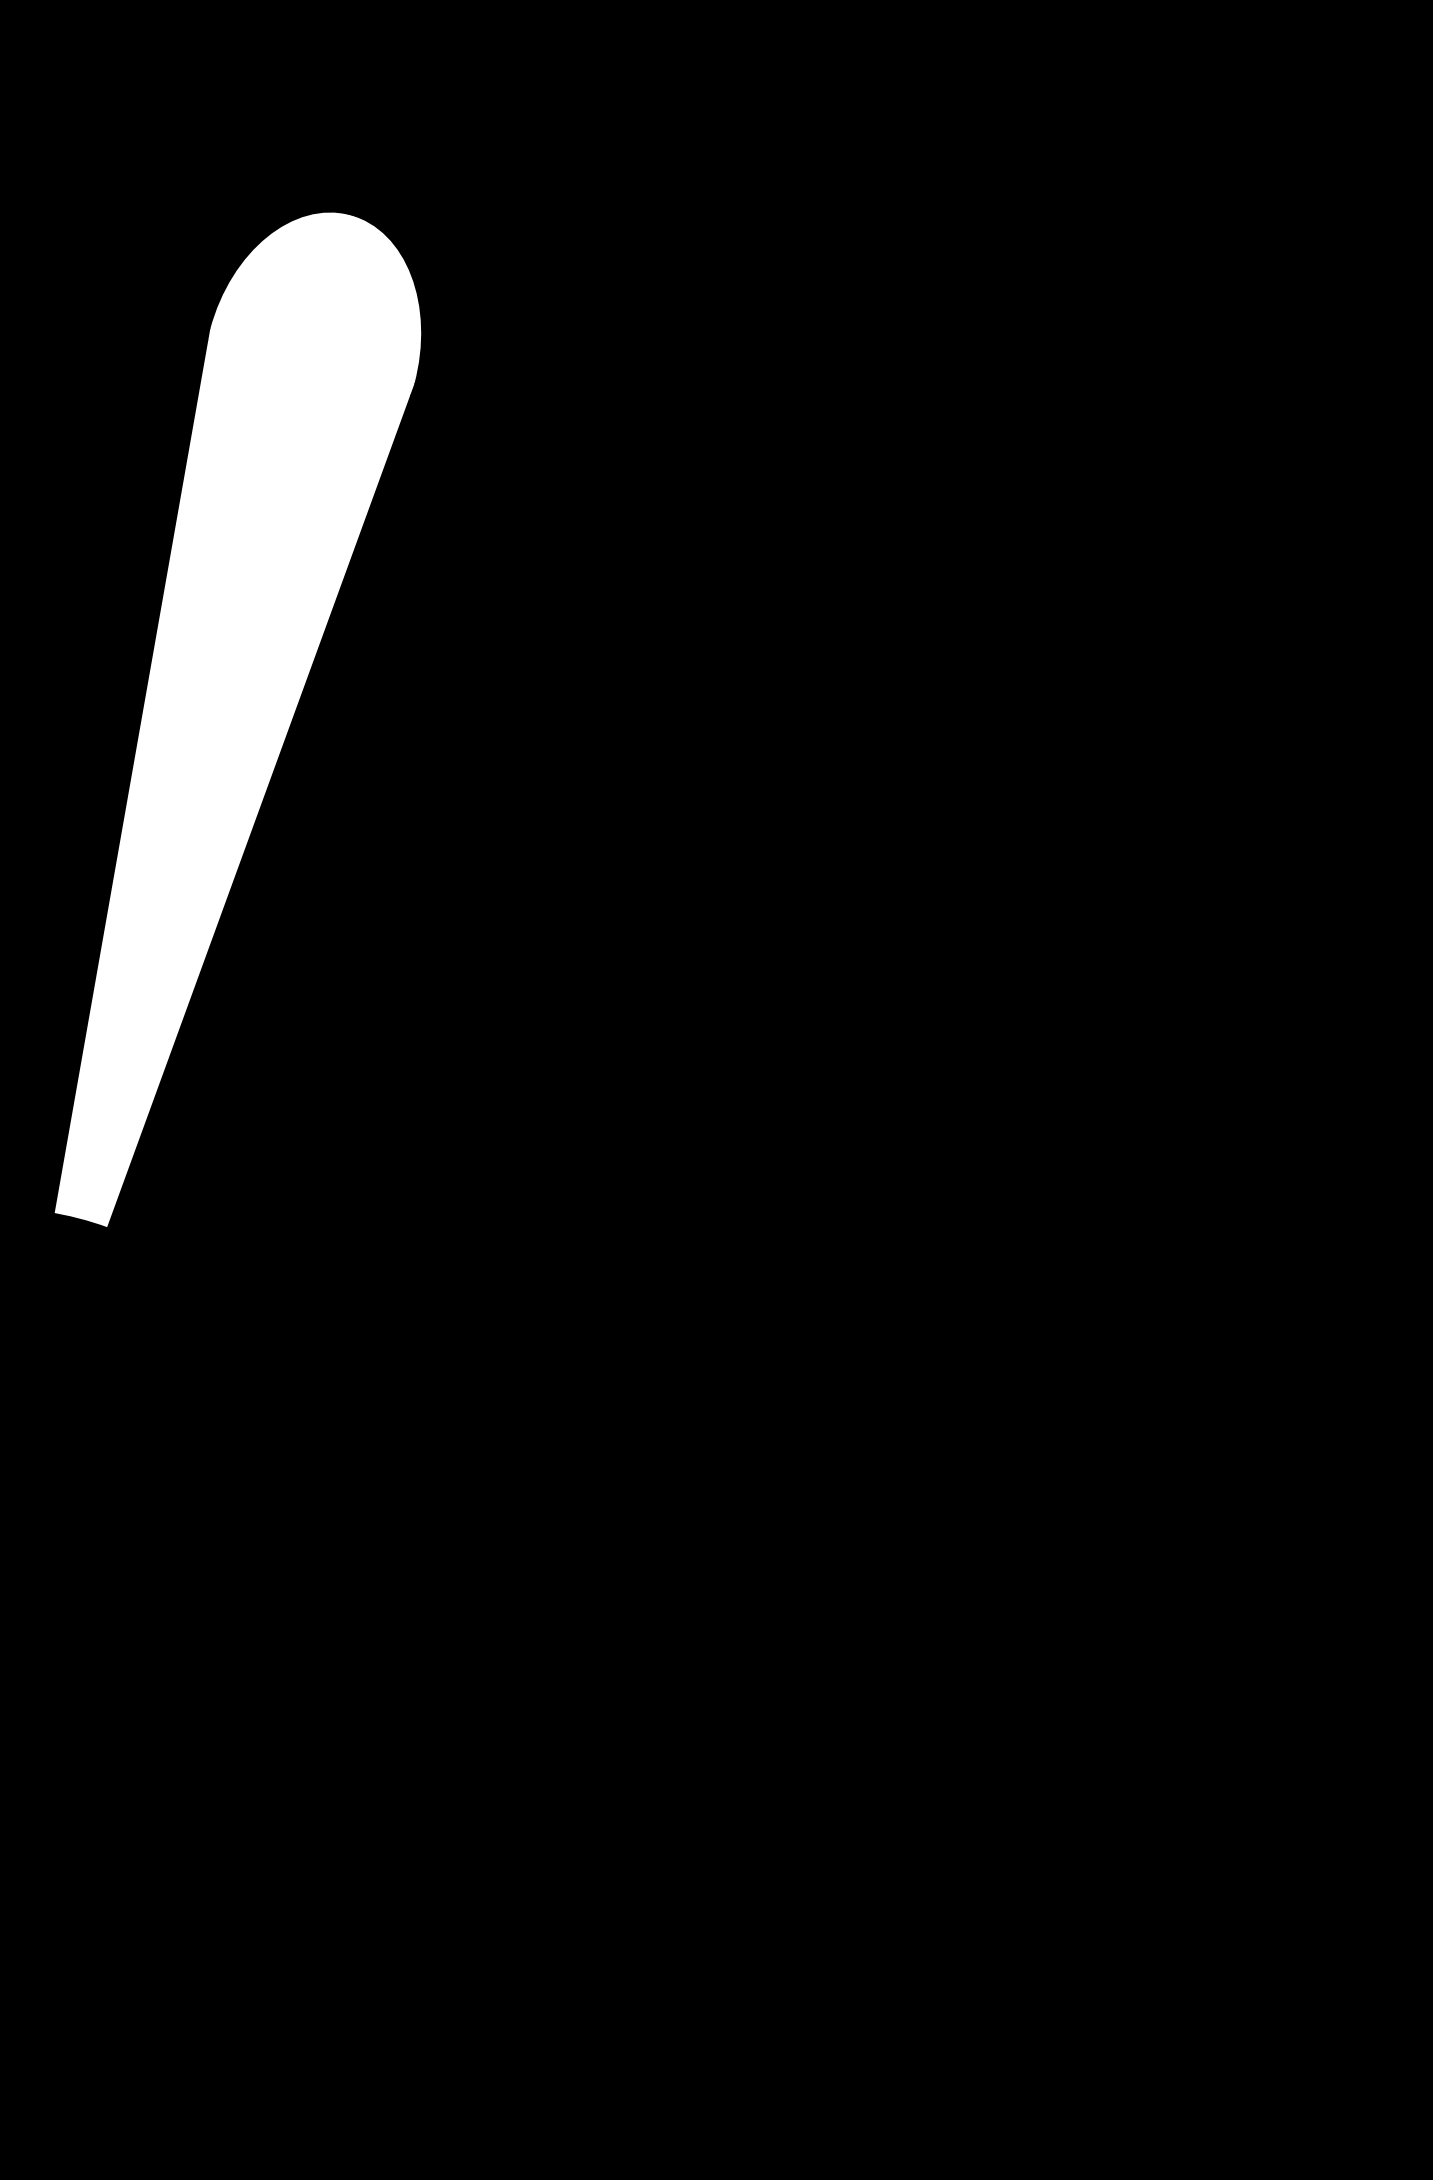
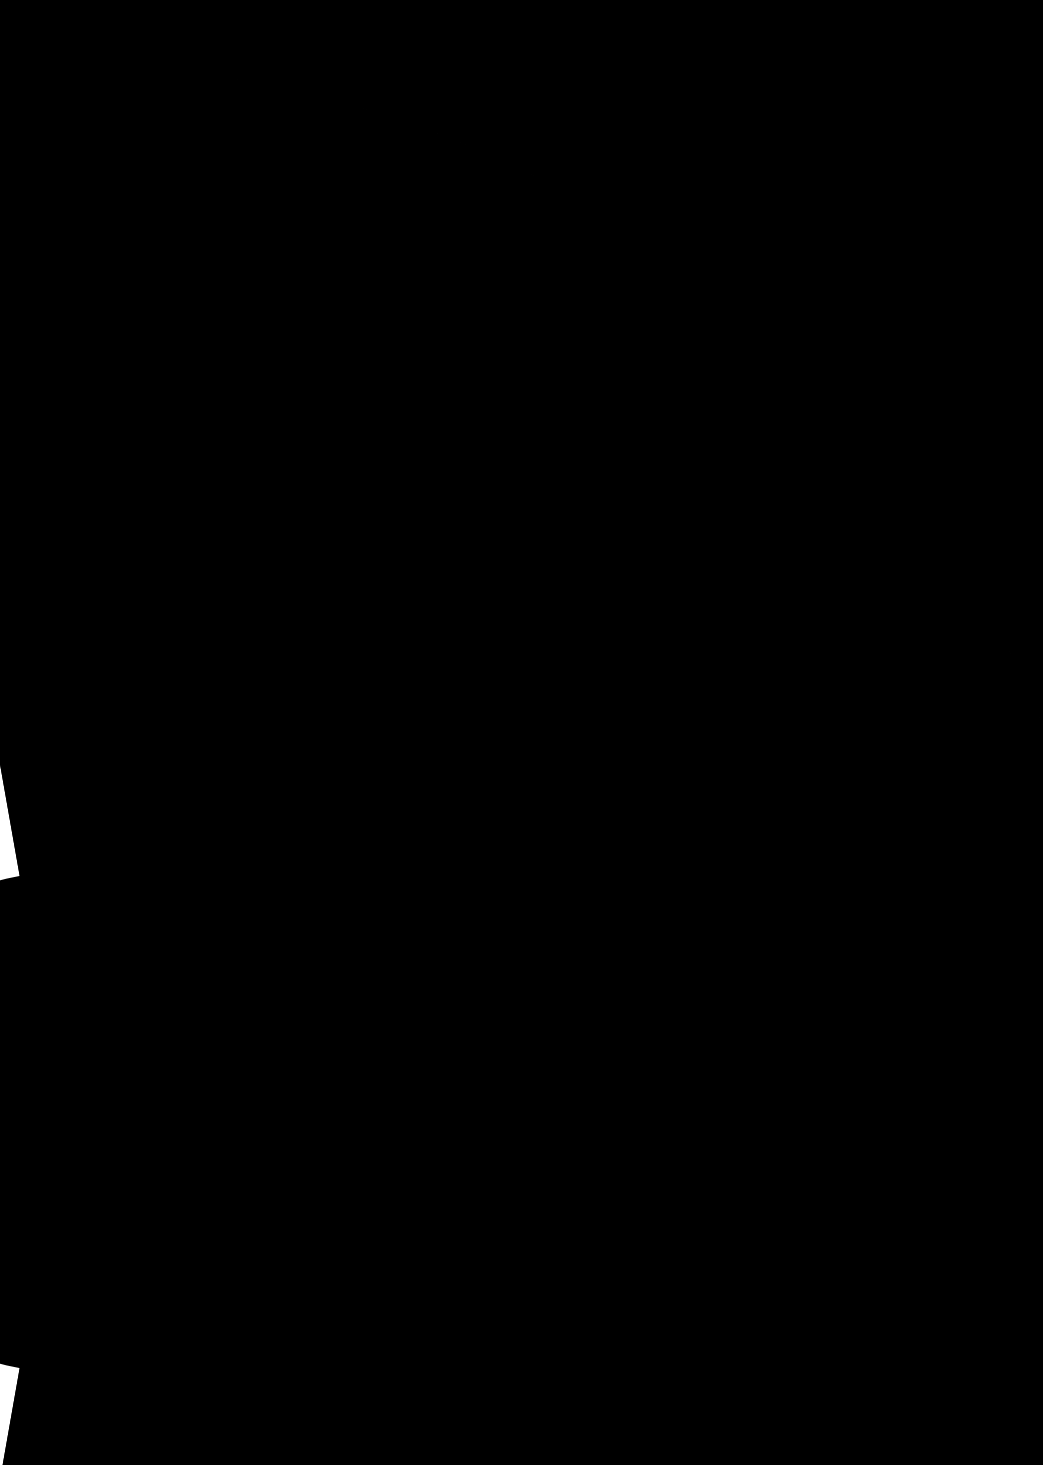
fill: (237, 719) -> (248, 493), added

